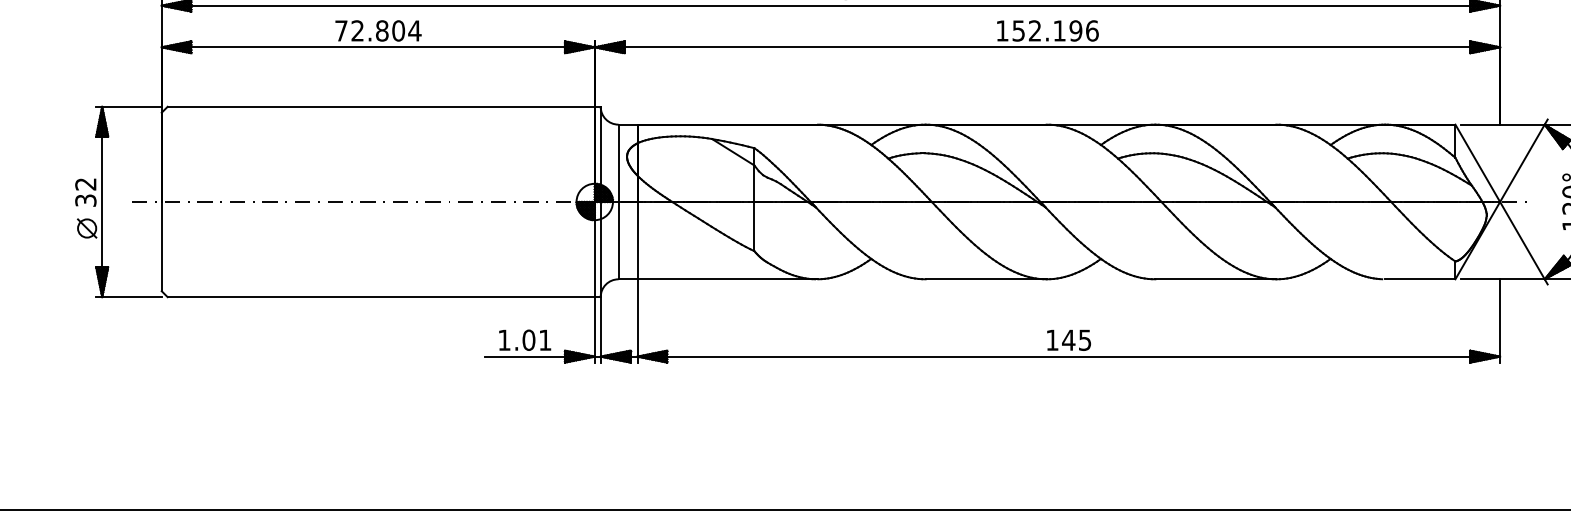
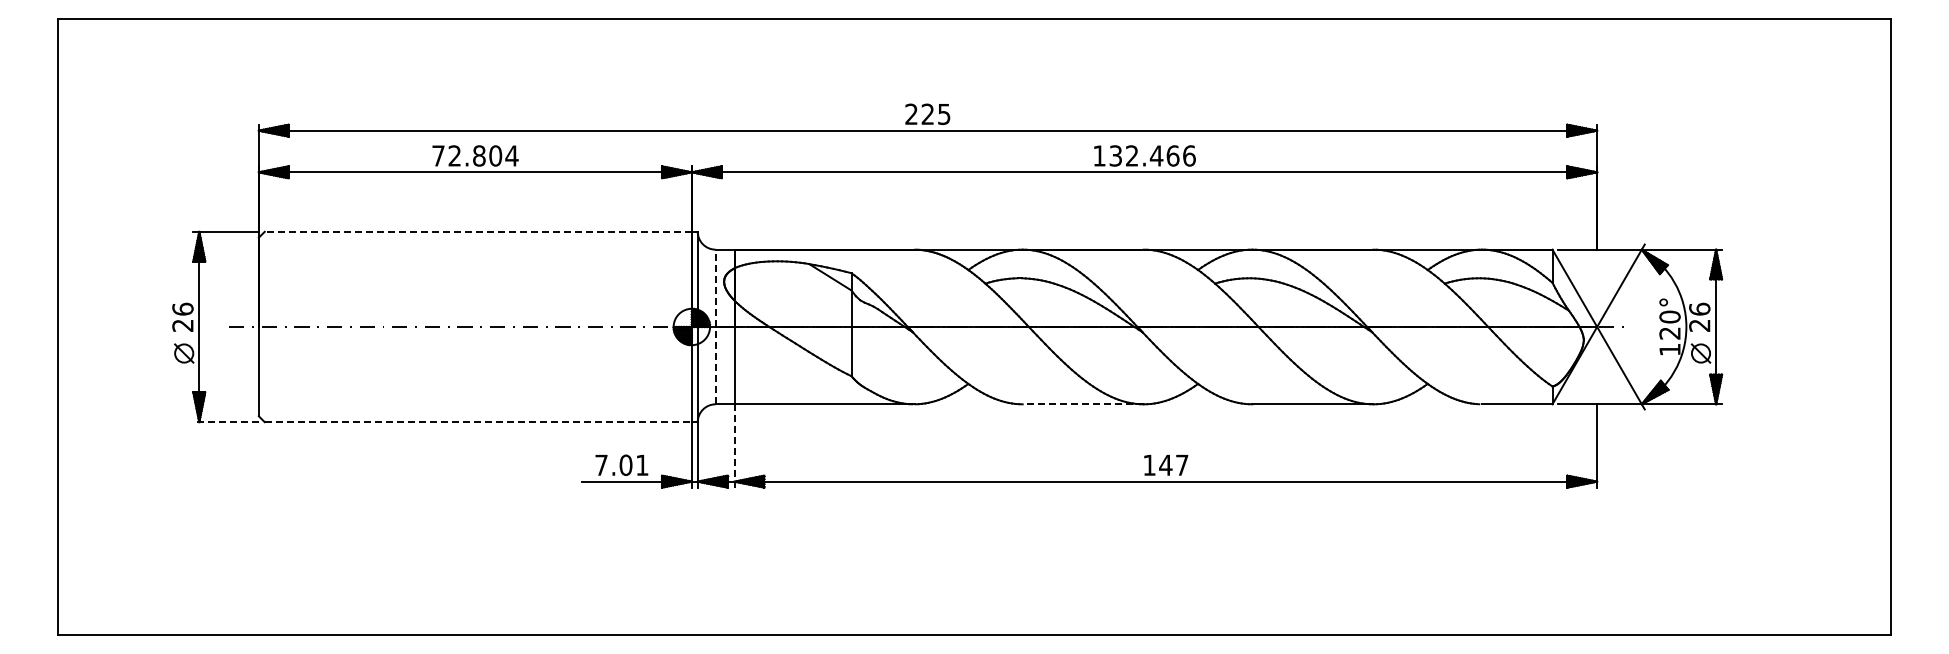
text: (1047, 30) -> (1144, 155), 152.196 -> 132.466
line: (381, 106) -> (478, 231), solid -> dashed
text: (85, 191) -> (182, 316), 32 -> 26
line: (618, 201) -> (715, 326), solid -> dashed
line: (986, 279) -> (1083, 404), solid -> dashed
line: (129, 297) -> (226, 422), solid -> dashed
line: (381, 297) -> (478, 422), solid -> dashed
line: (637, 320) -> (734, 445), solid -> dashed
text: (504, 339) -> (601, 464), 1.01 -> 7.01
text: (1085, 339) -> (1182, 464), 145 -> 147

